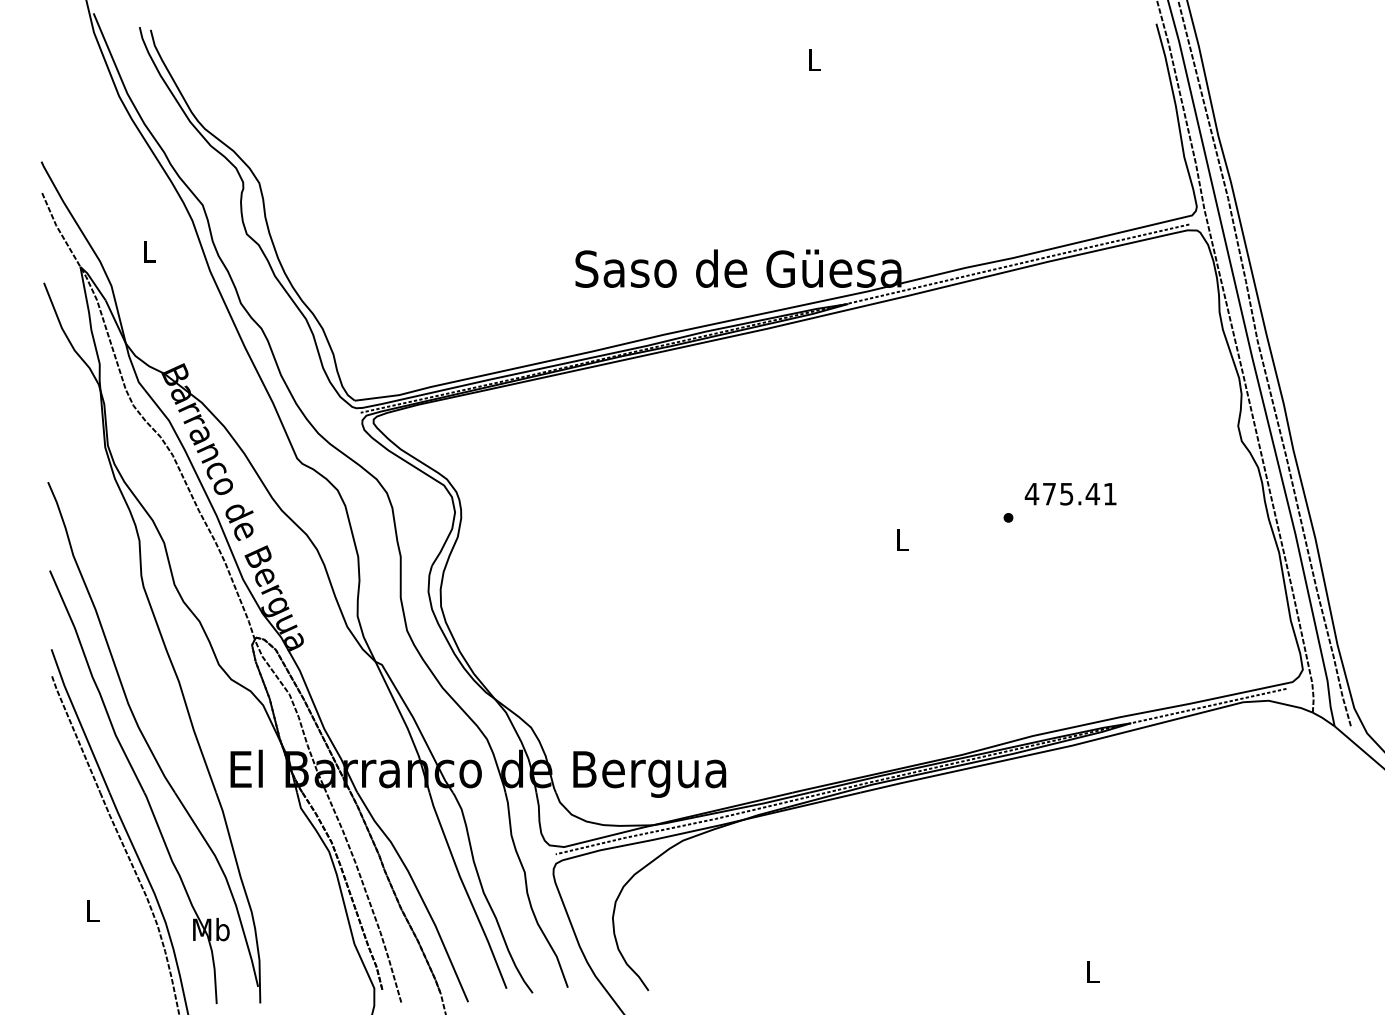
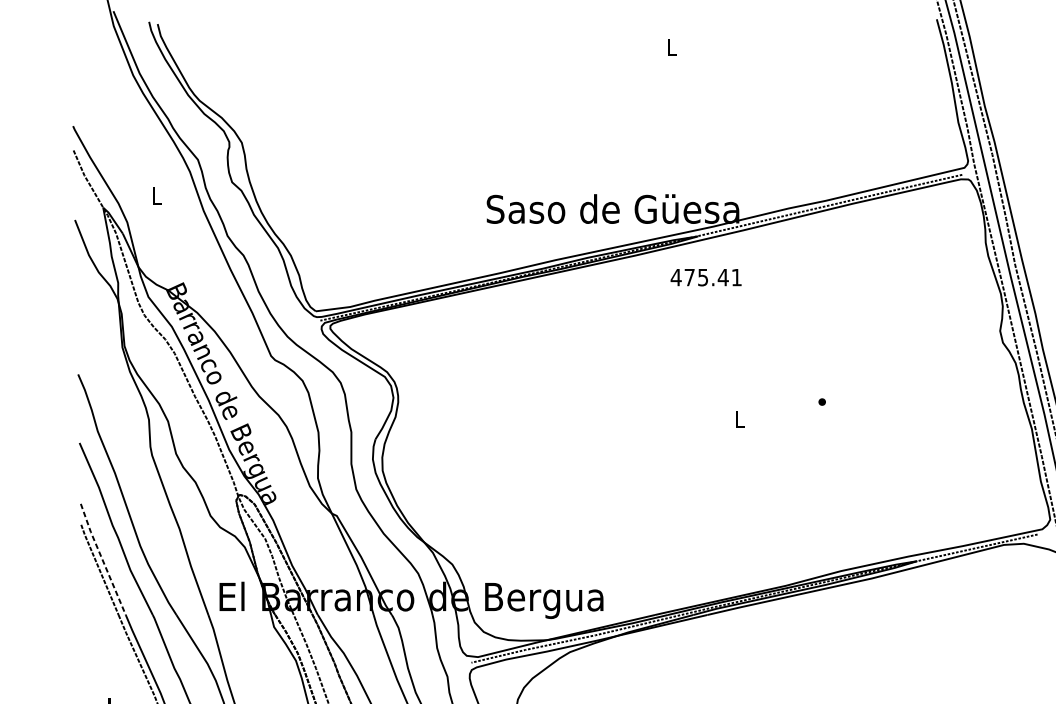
text: (1070, 494) -> (706, 277), moved
line: (79, 720) -> (102, 559), solid -> dashed

